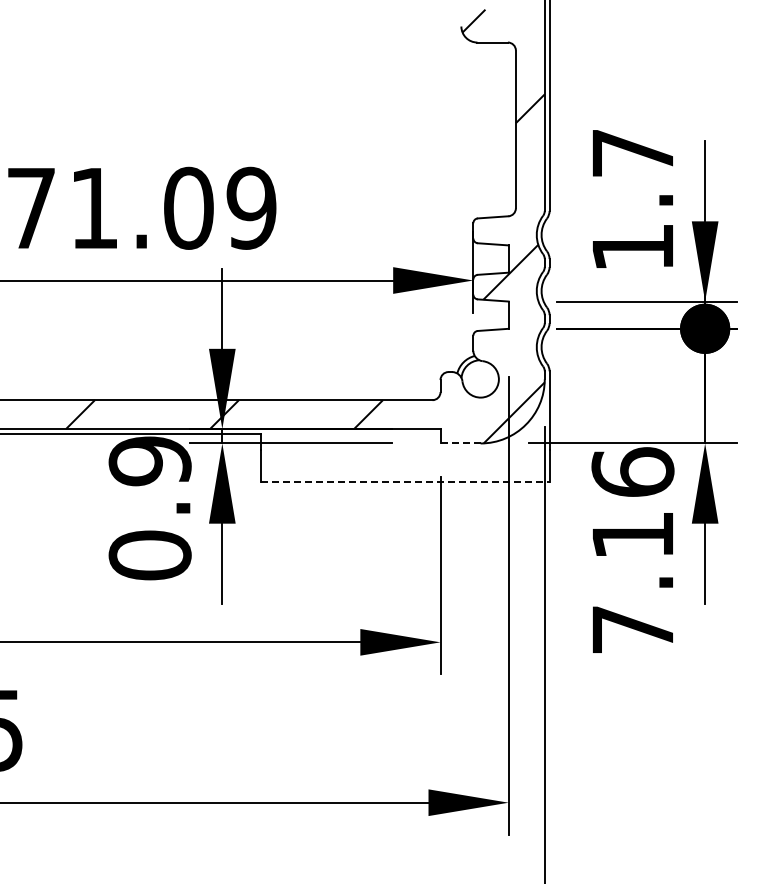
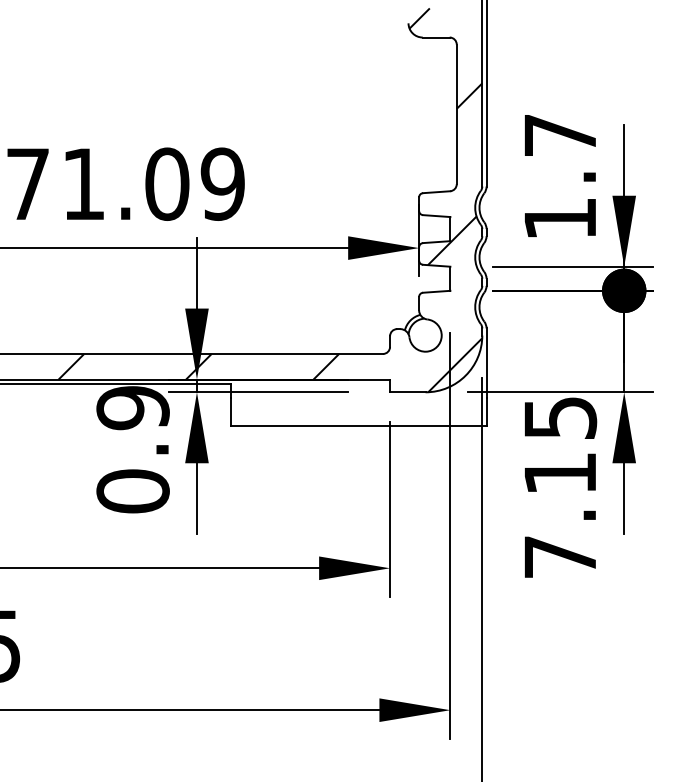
line: (461, 443) -> (408, 392), dashed -> solid
text: (632, 471) -> (559, 417), 7.16 -> 7.15
line: (405, 481) -> (359, 425), dashed -> solid

